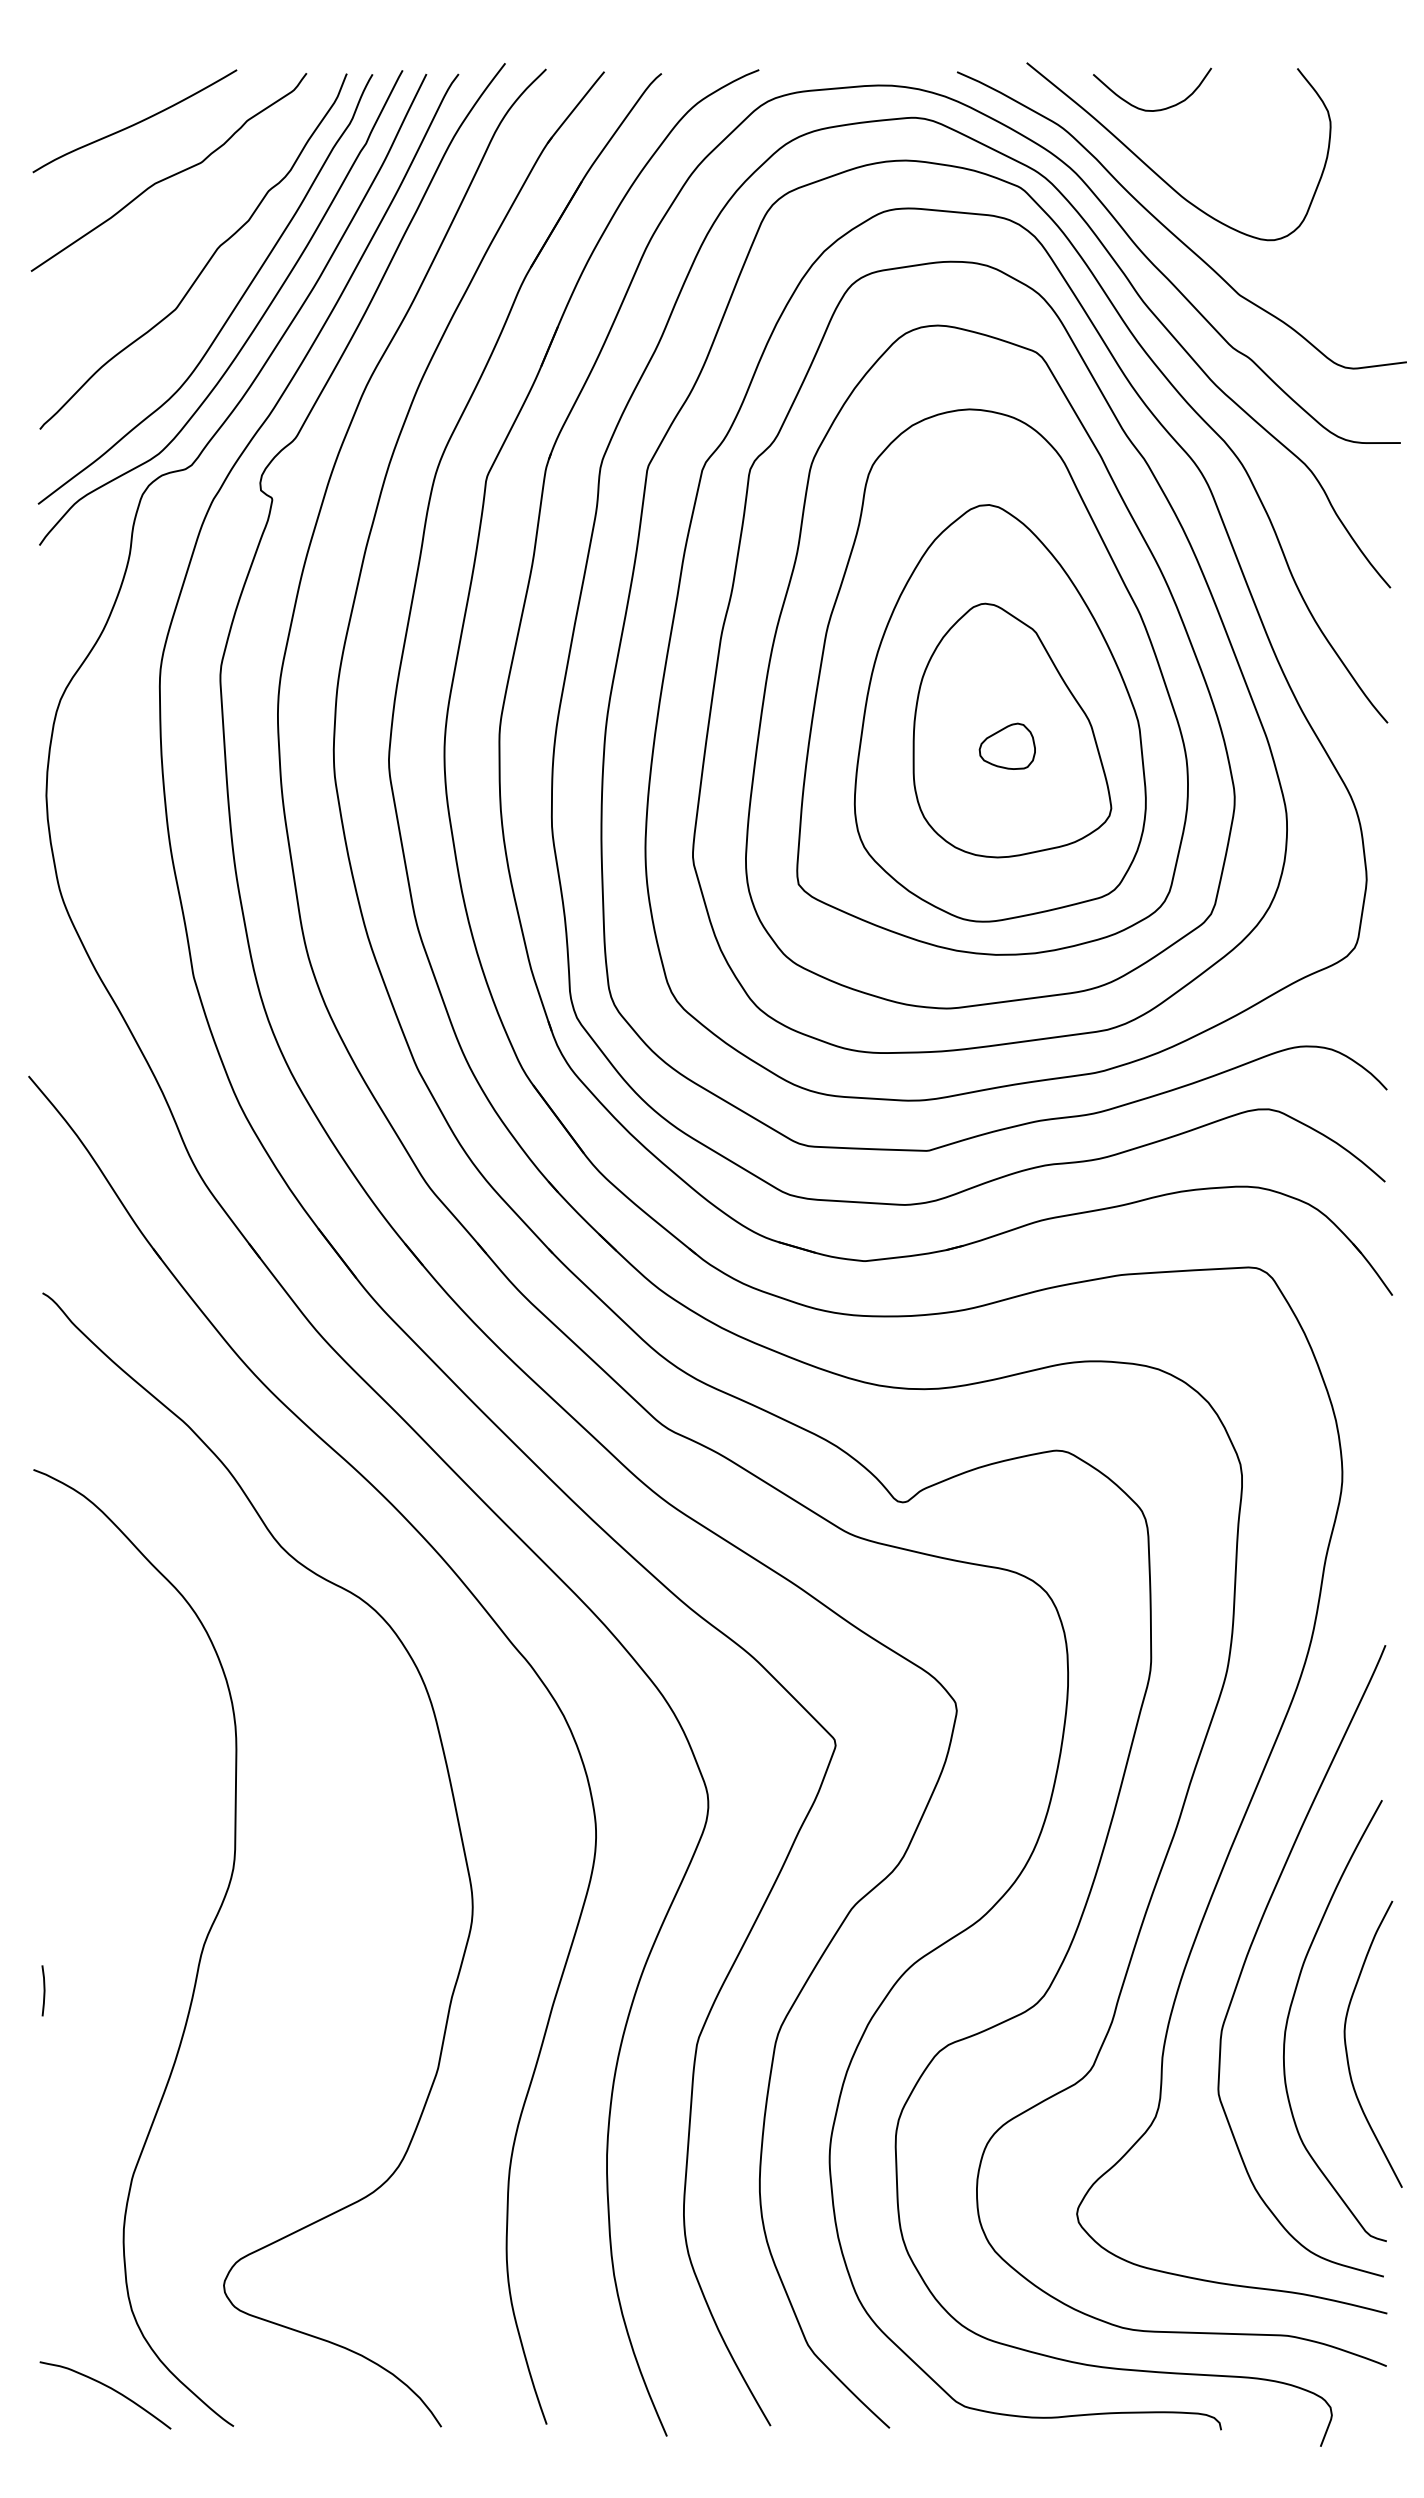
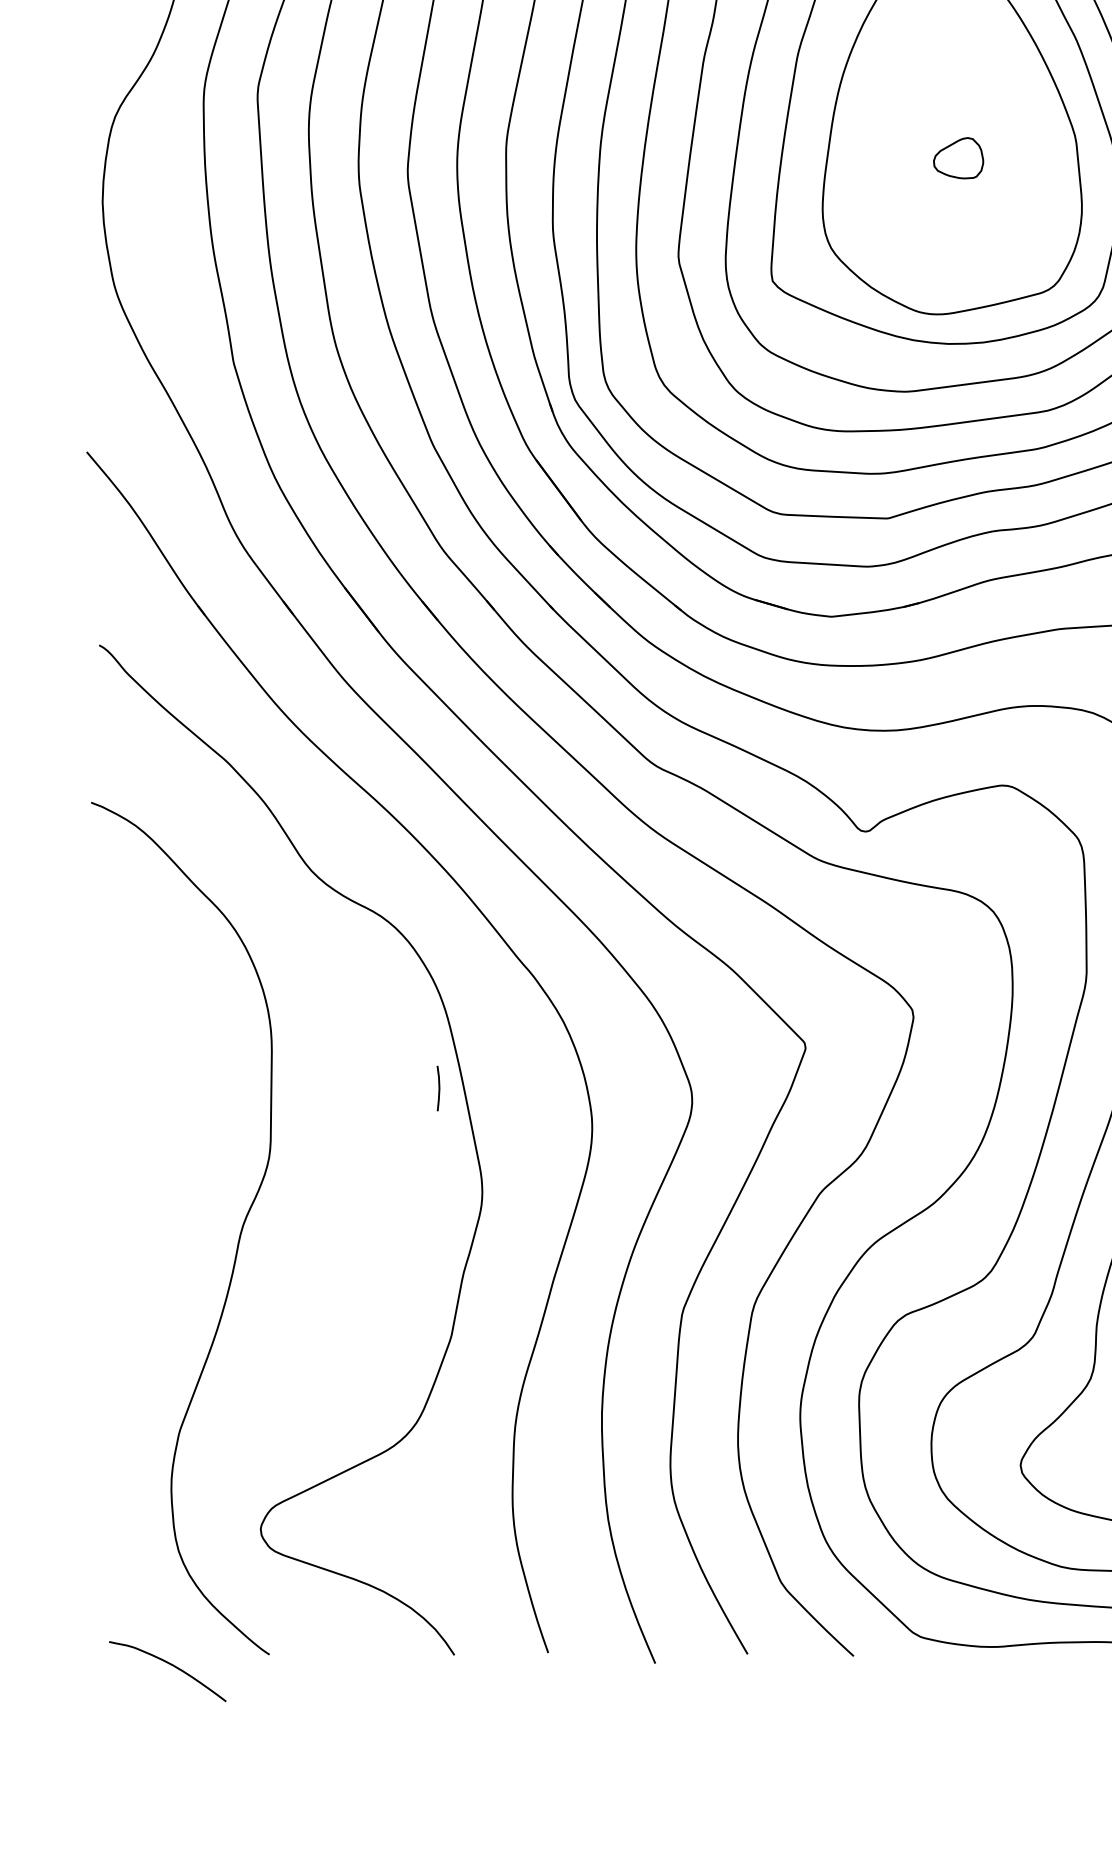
part: (1012, 730) -> (963, 144), removed
line: (43, 1990) -> (438, 1088), moved
curve: (109, 2388) -> (171, 1665), moved

